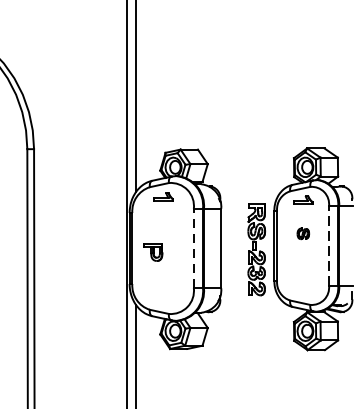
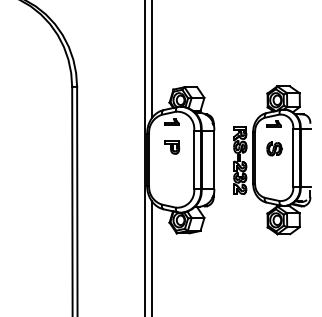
part: (303, 233) -> (274, 148), size x1.67
line: (329, 245) -> (293, 157), dashed -> solid
line: (194, 248) -> (194, 159), dashed -> solid
part: (153, 252) -> (172, 147), moved

